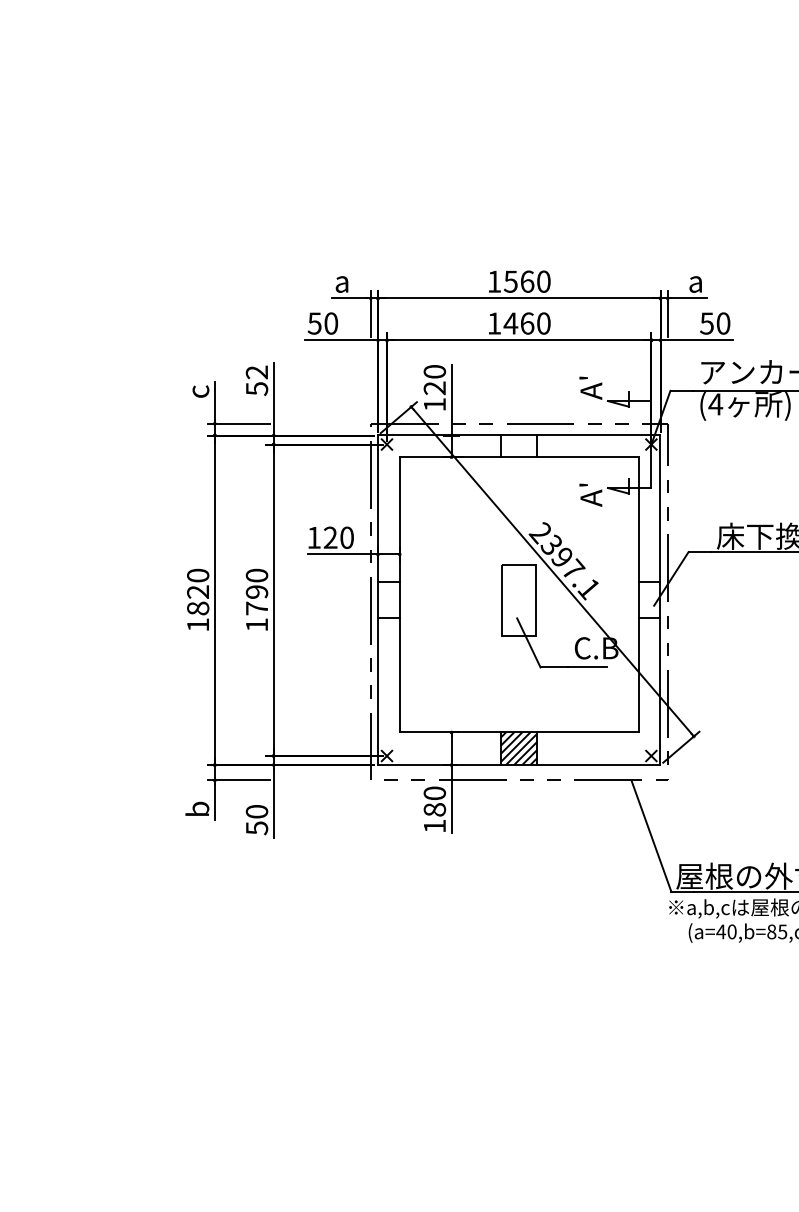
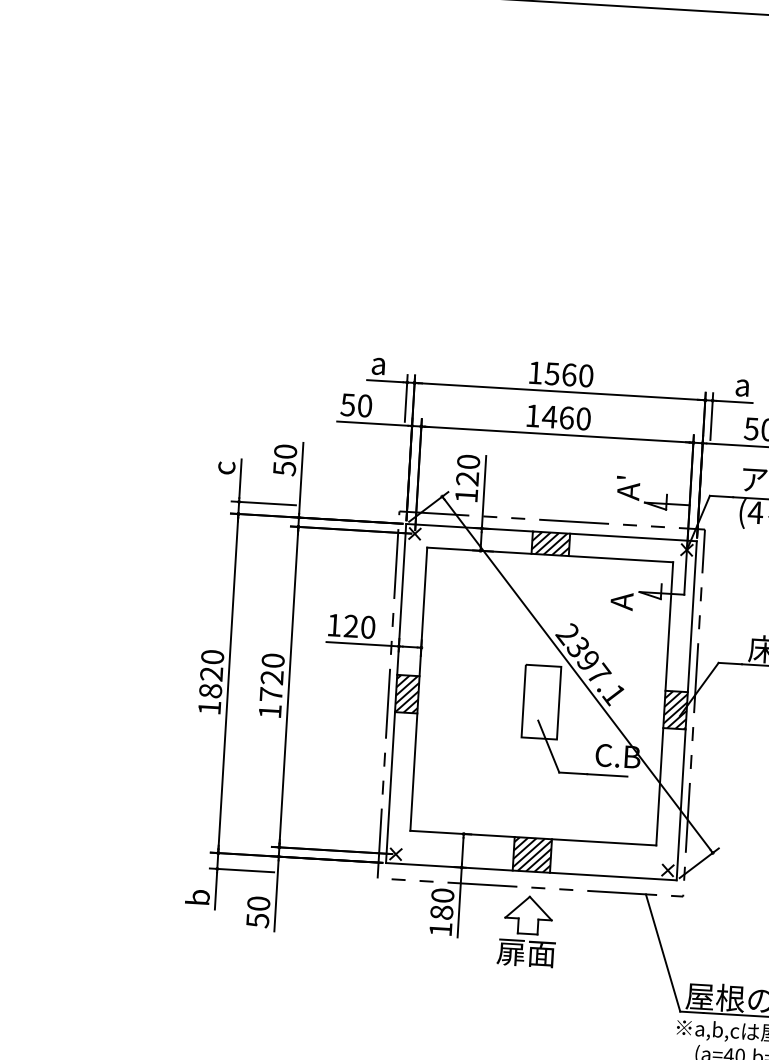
text: (257, 372) -> (286, 451), 52 -> 50
hatch: (519, 446) -> (551, 543), added
text: (583, 484) -> (614, 586), A' -> A
text: (257, 591) -> (272, 677), 1790 -> 1720
hatch: (388, 600) -> (406, 694), added
hatch: (649, 600) -> (675, 710), added
part: (518, 822) -> (527, 930), added

